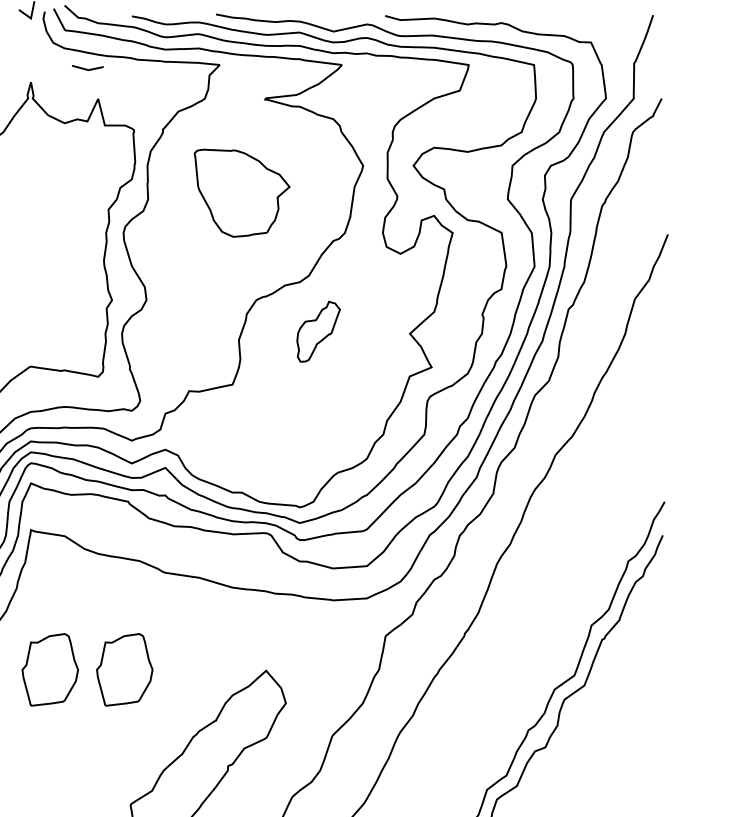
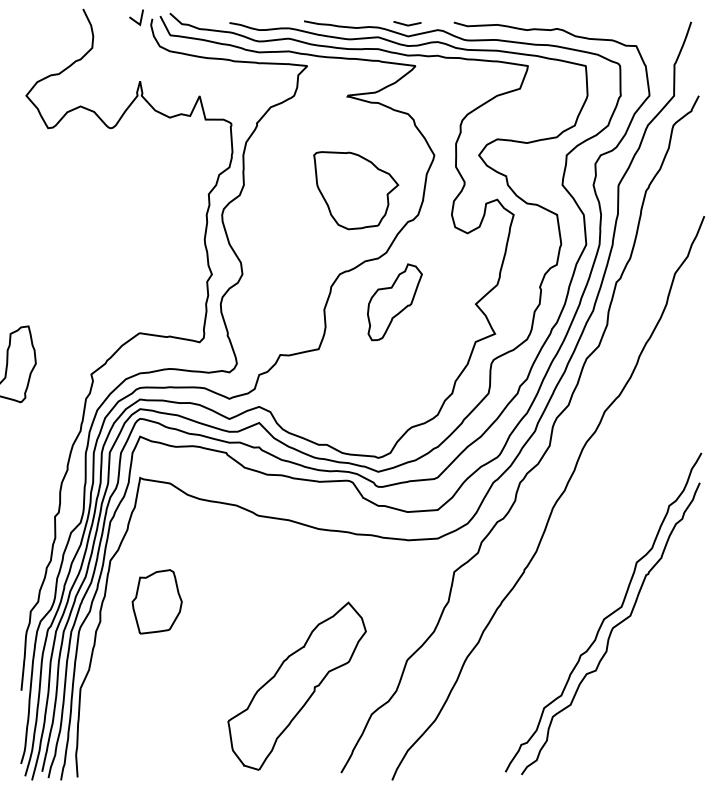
line: (87, 68) -> (407, 24), moved
part: (242, 193) -> (356, 190), moved
part: (318, 331) -> (394, 302), size x1.43
part: (123, 669) -> (222, 601), removed

